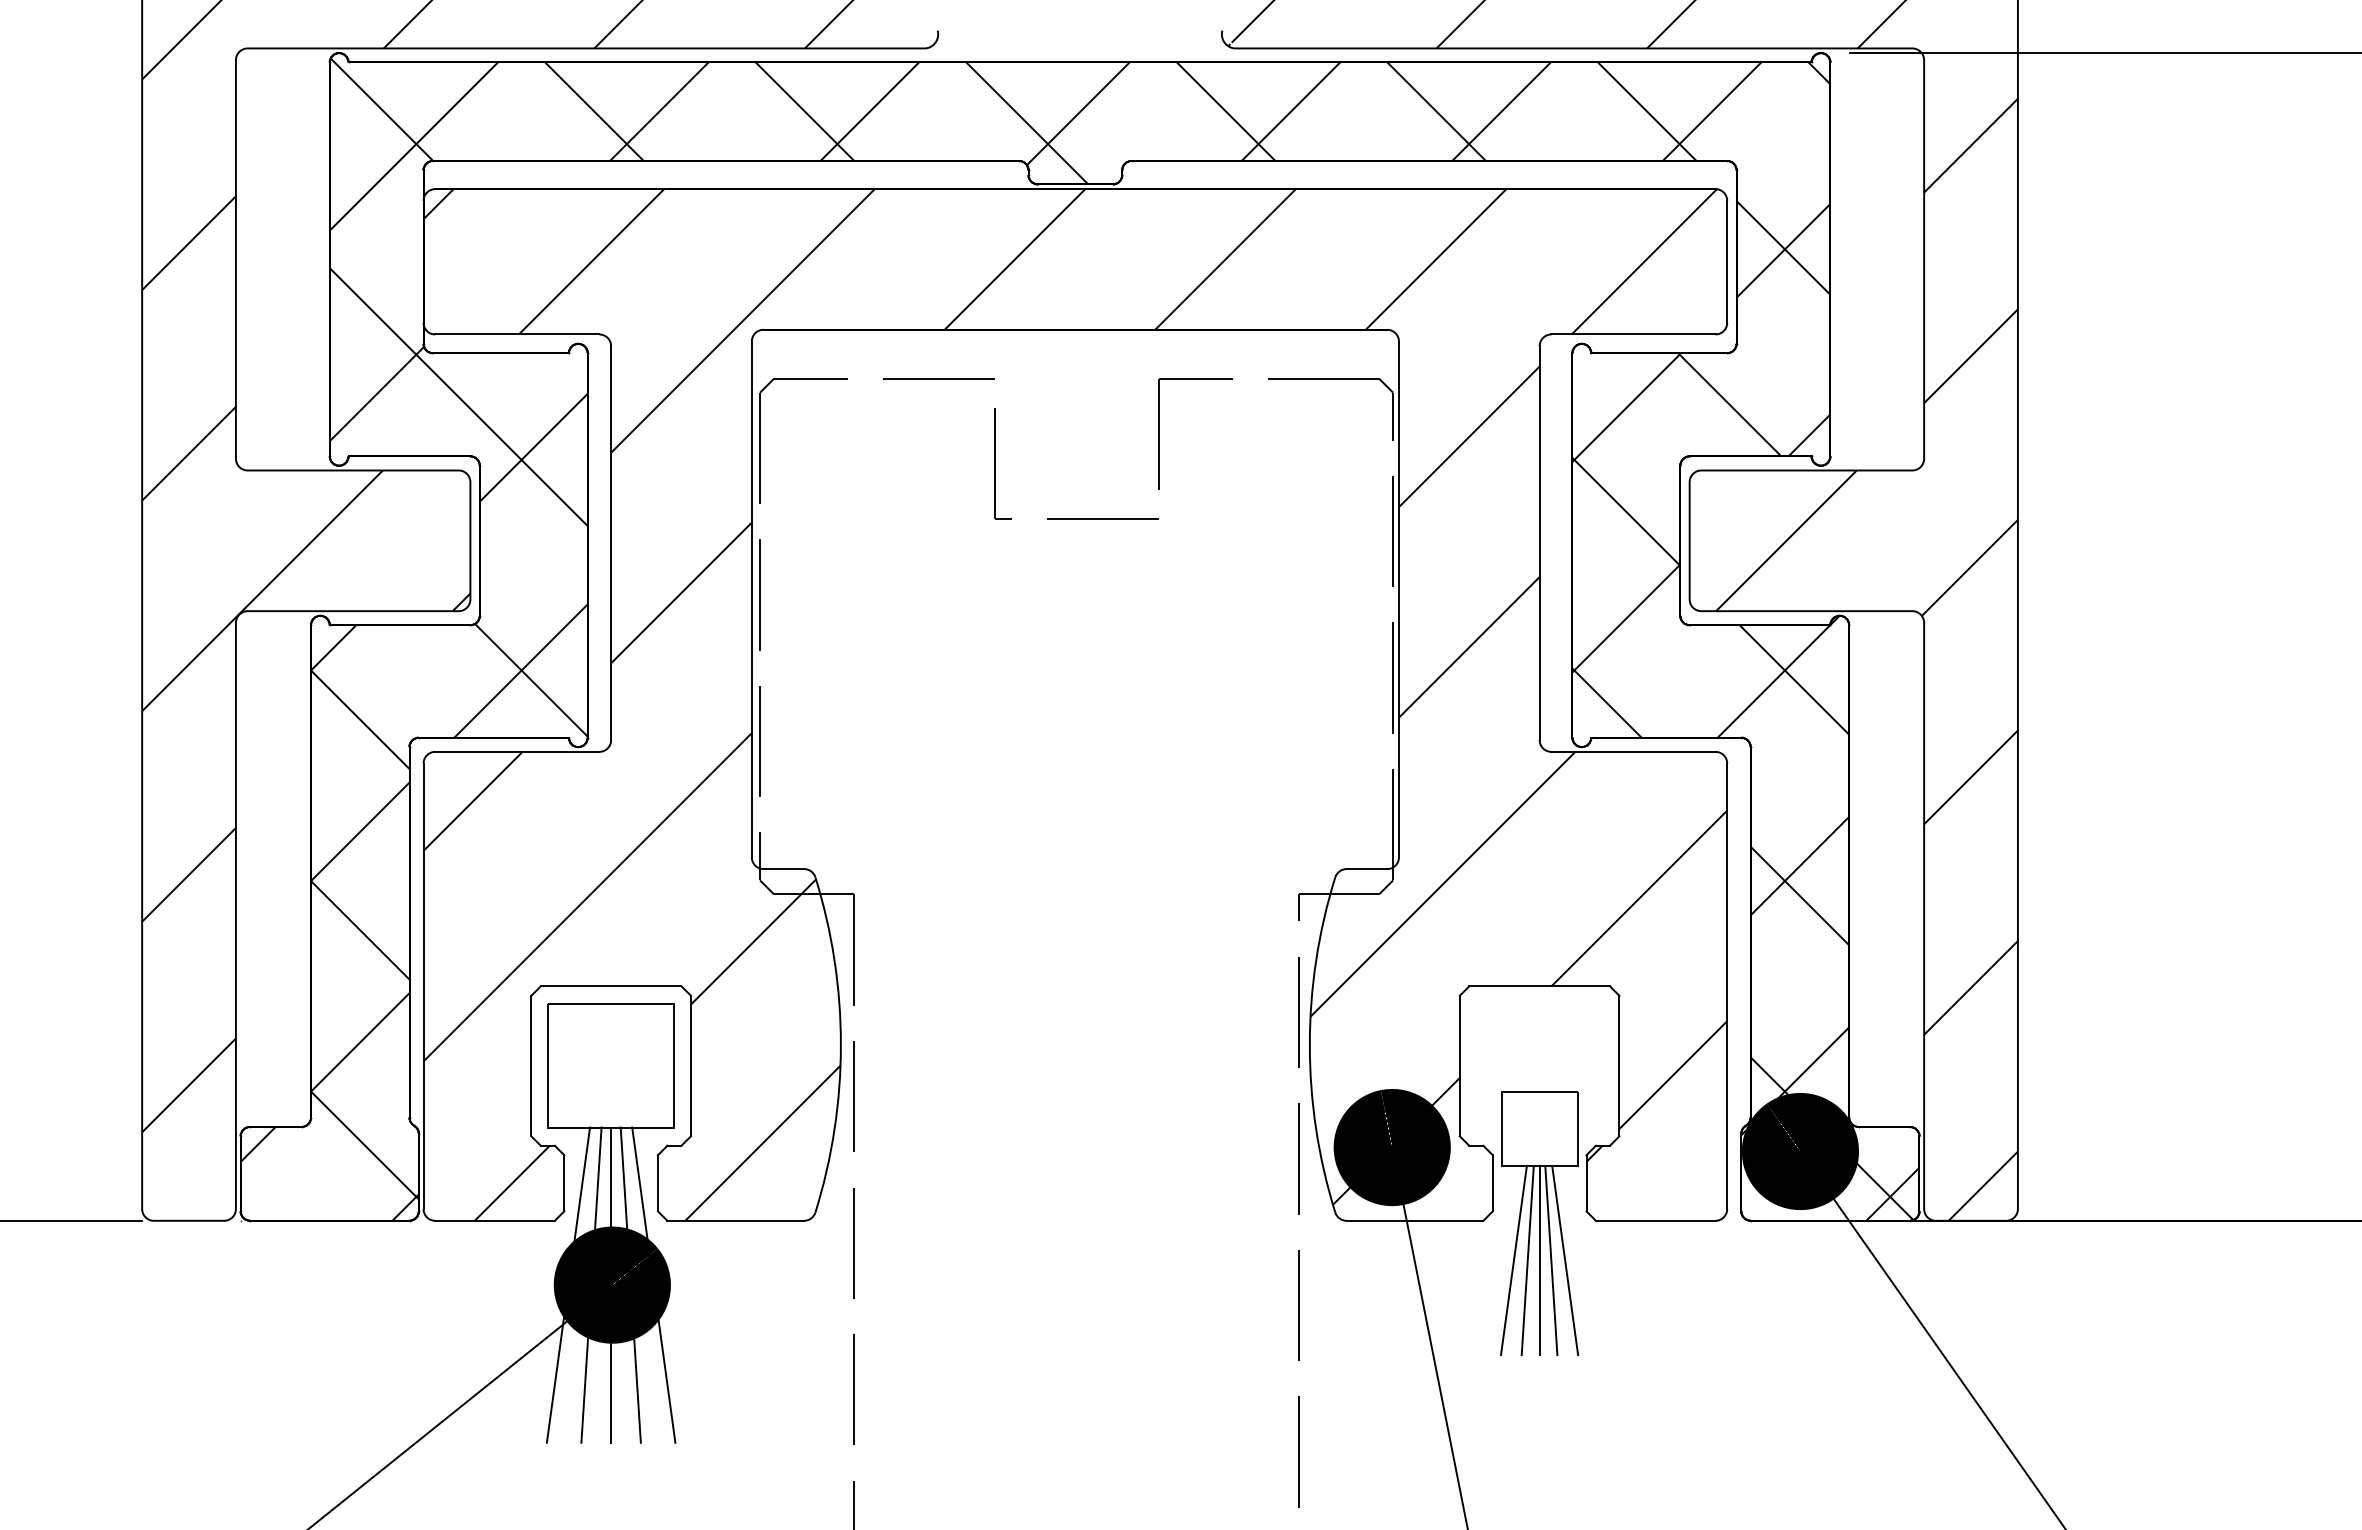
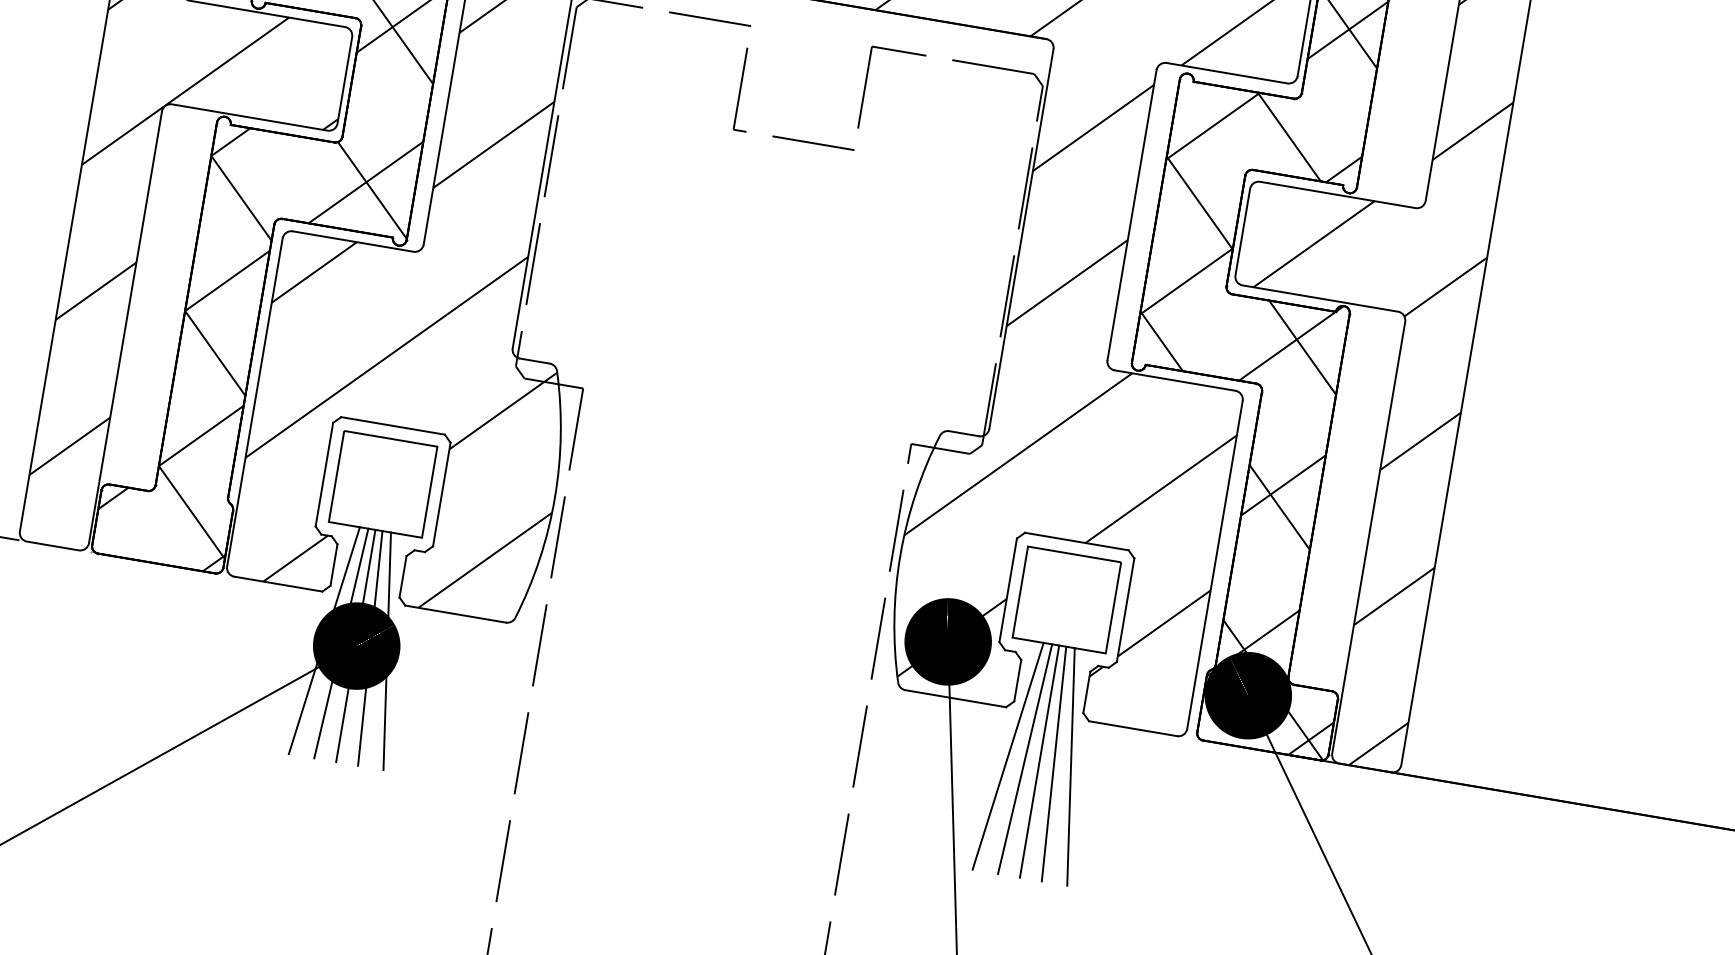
part: (1539, 1223) -> (1047, 716), size x1.67

